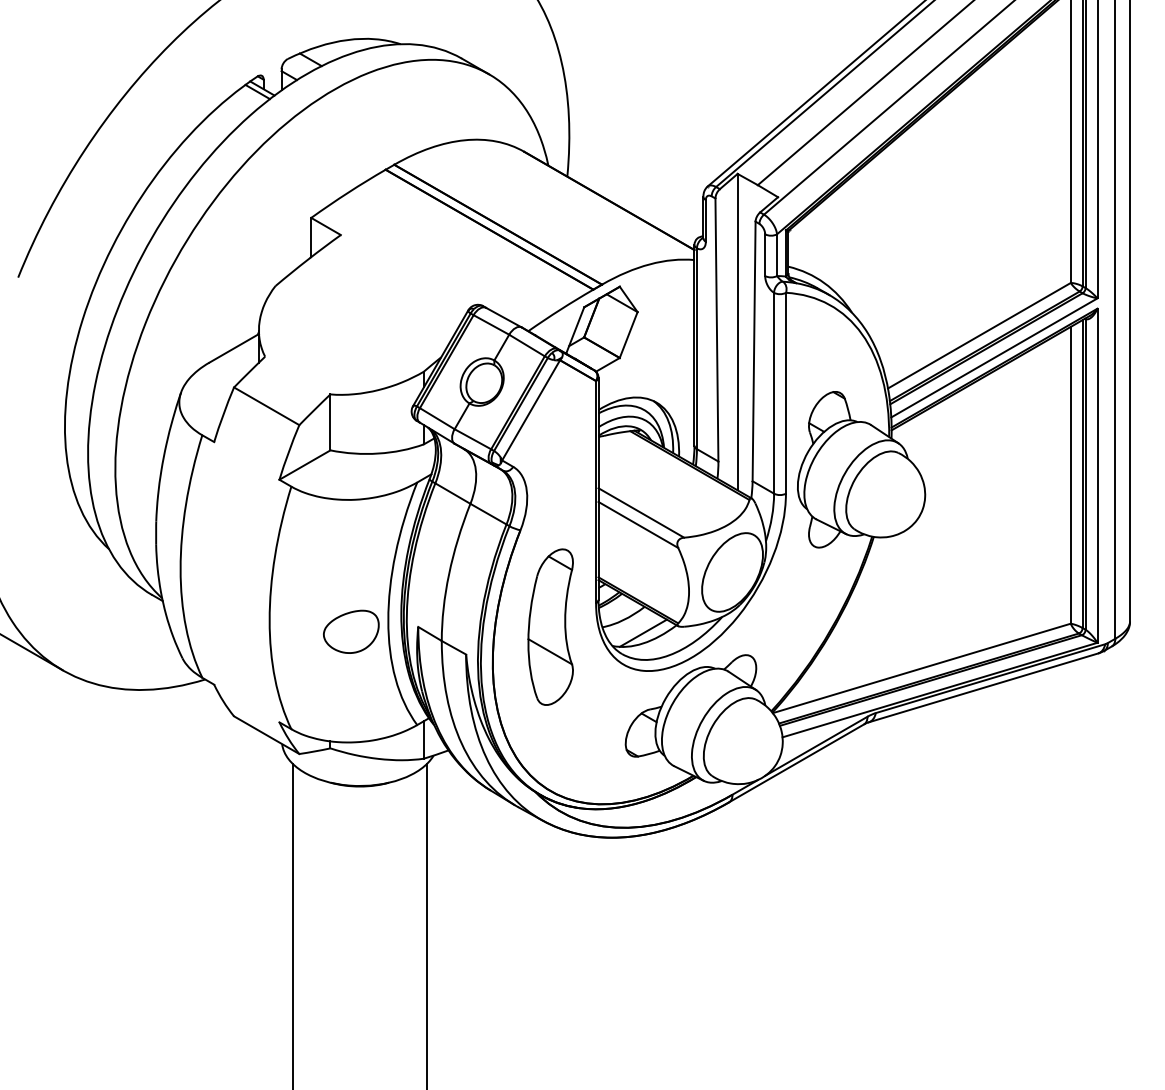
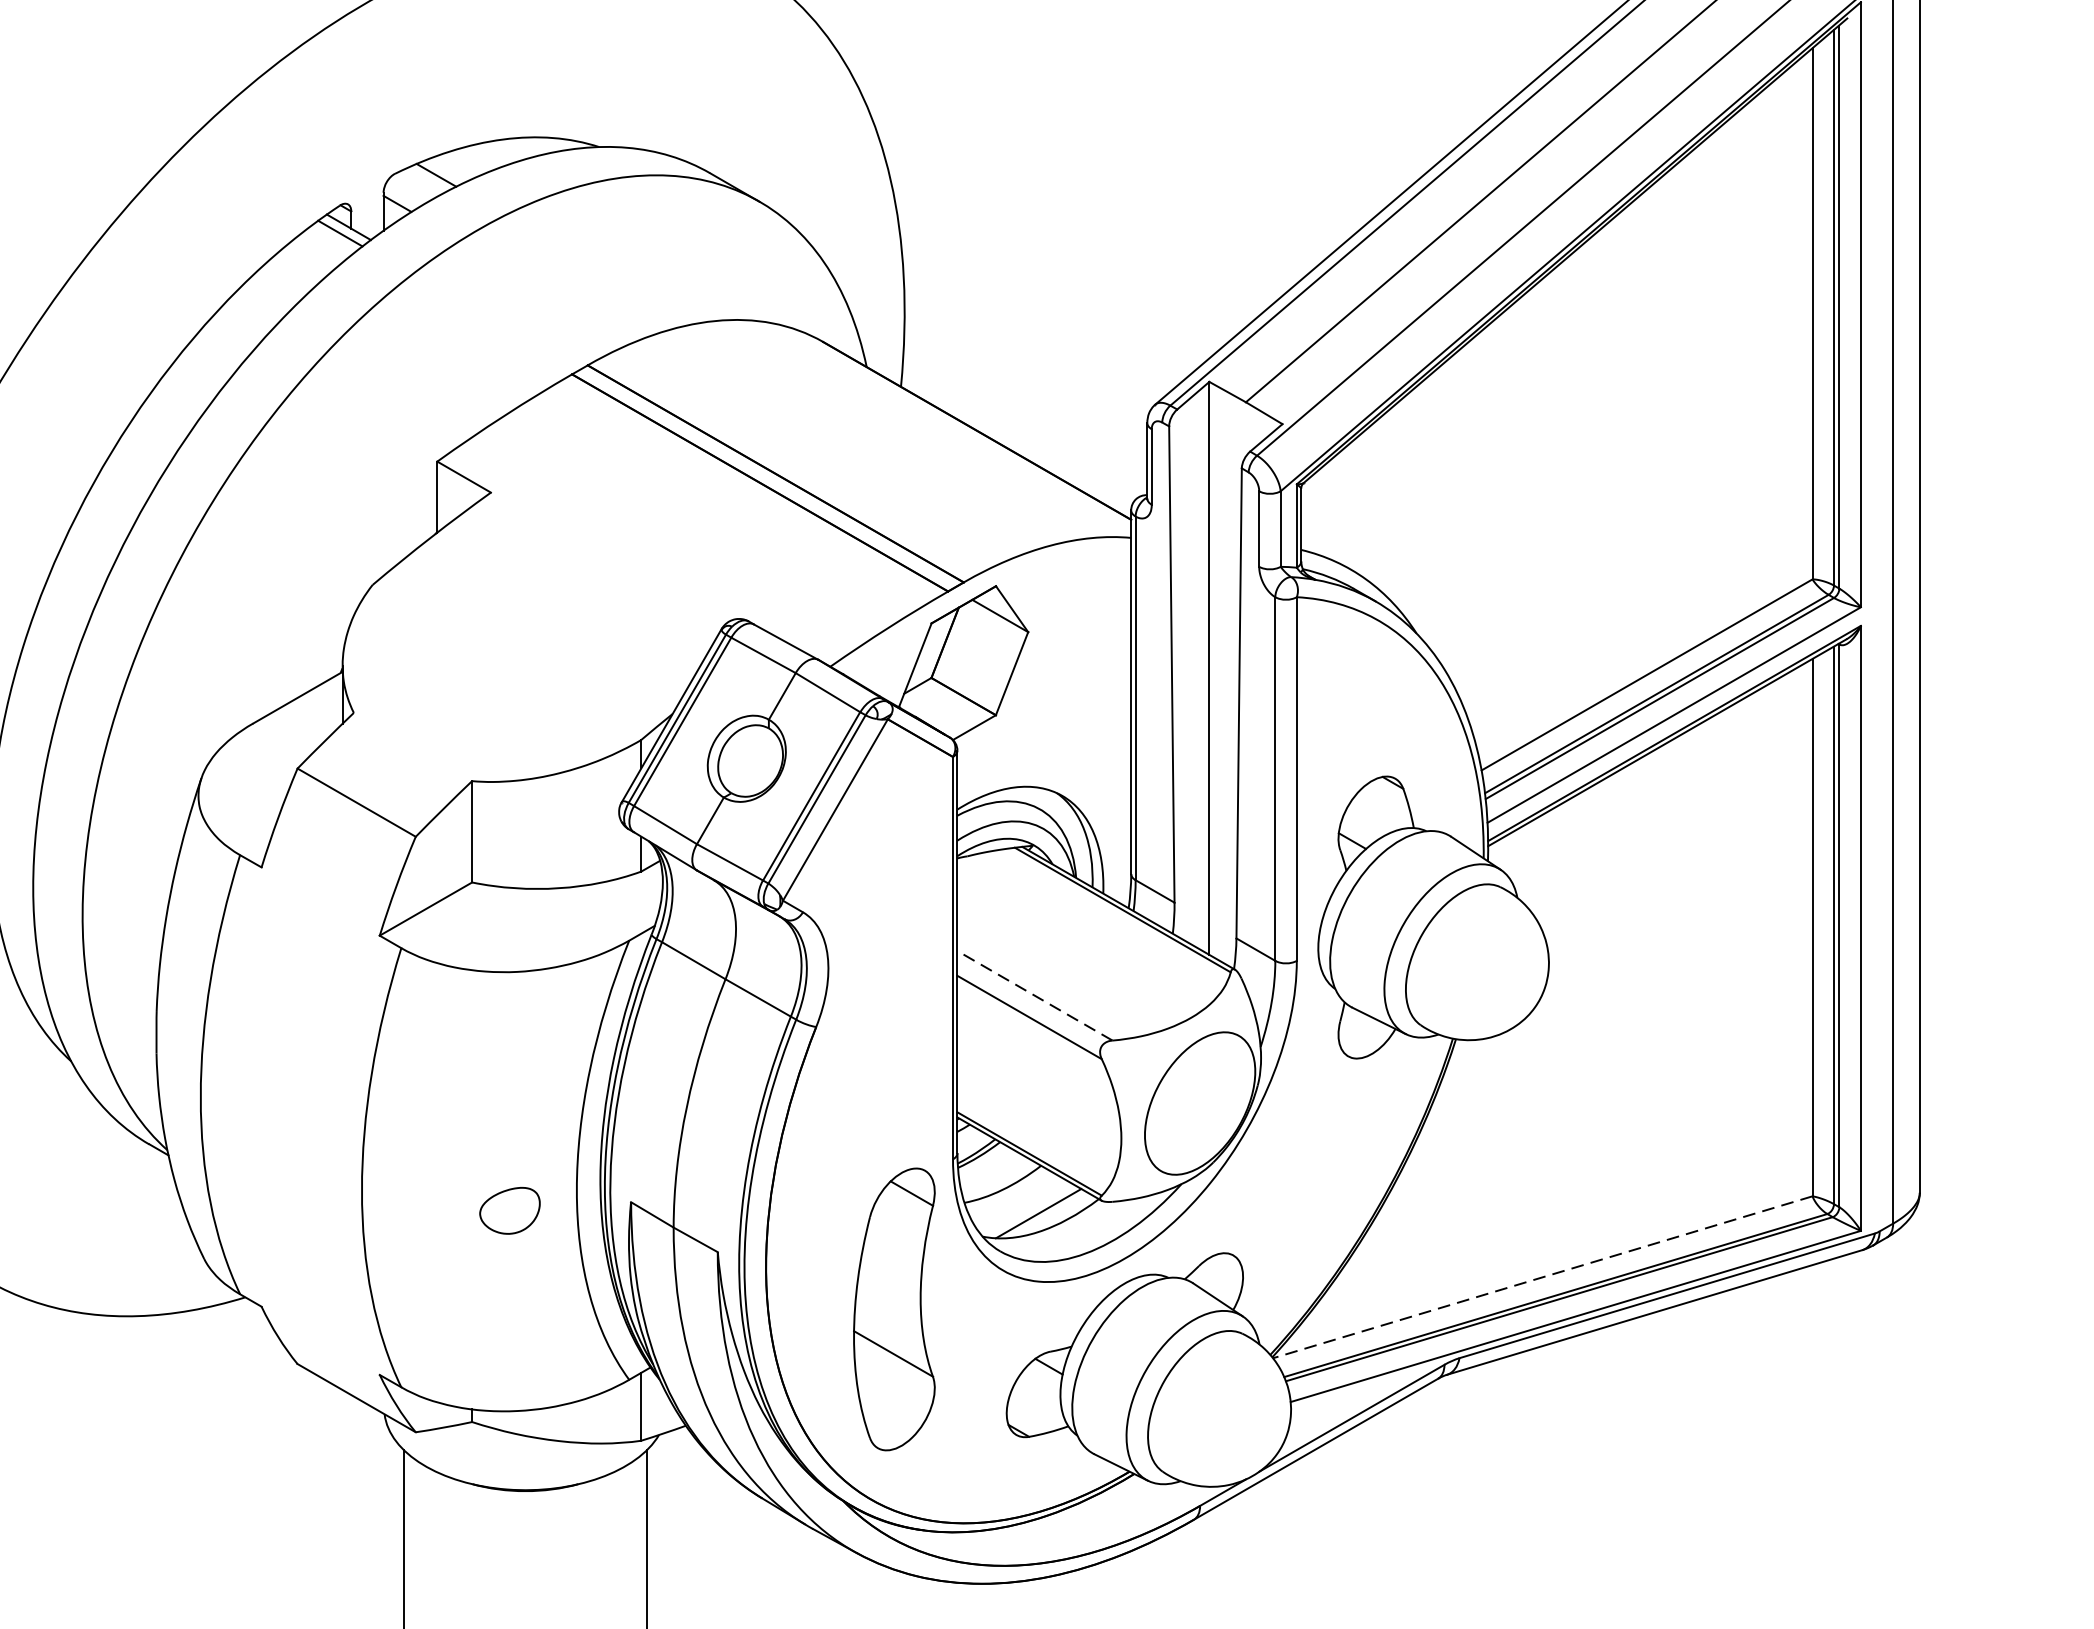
line: (640, 512) -> (1033, 994), solid -> dashed
part: (550, 626) -> (894, 1308), moved
part: (351, 631) -> (510, 1210), size x0.6
line: (921, 668) -> (1542, 1277), solid -> dashed

